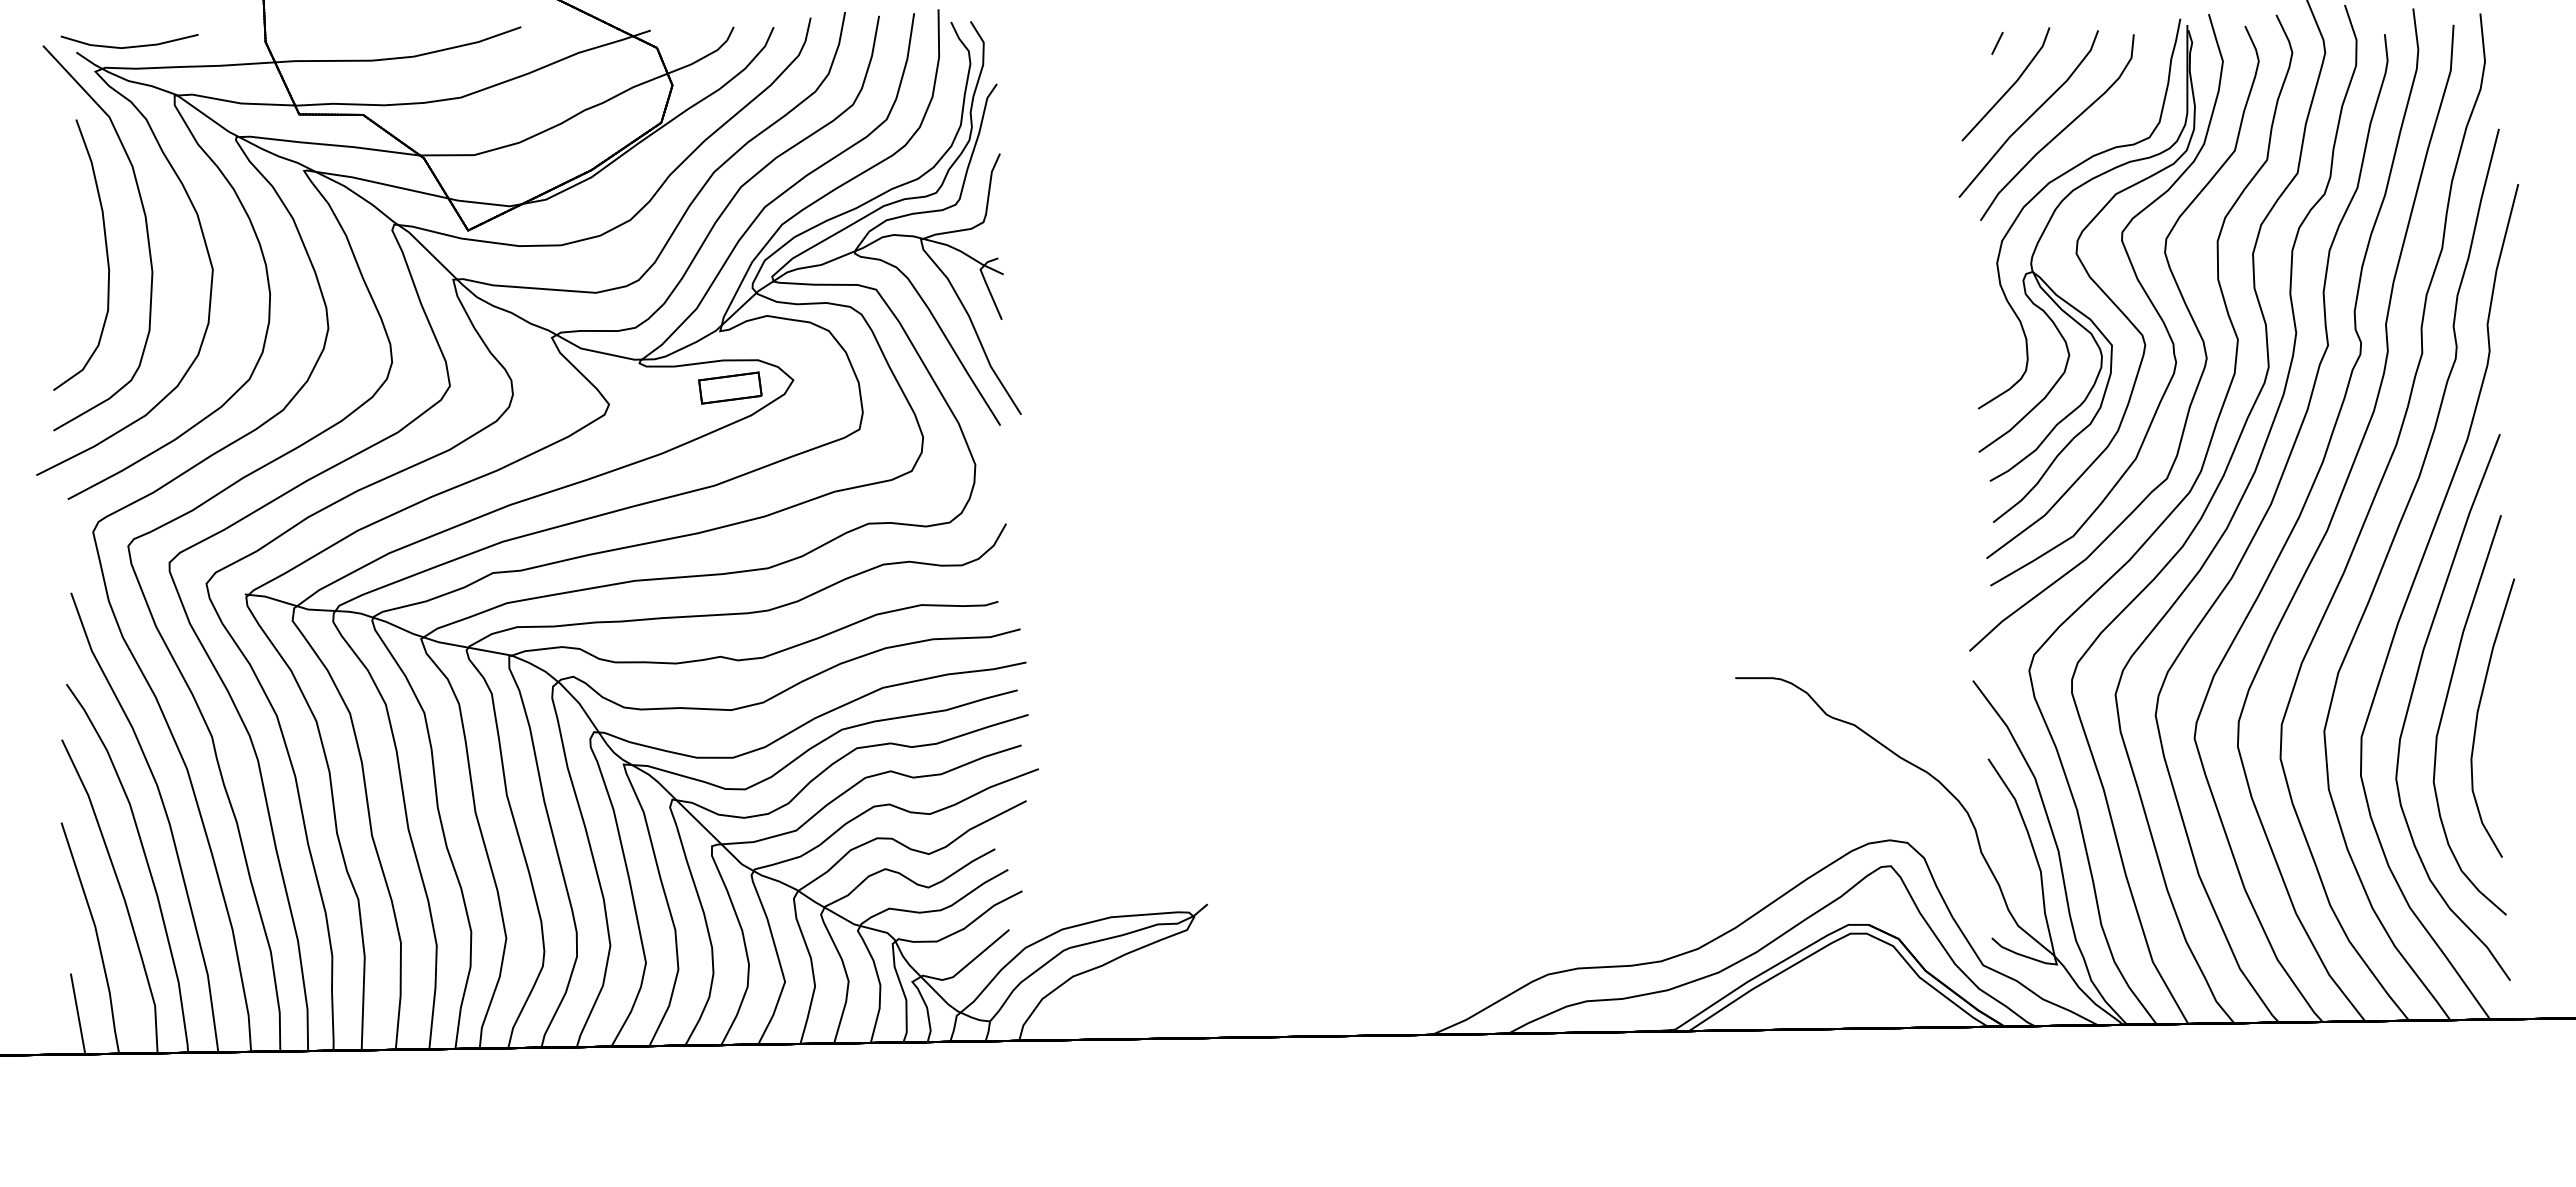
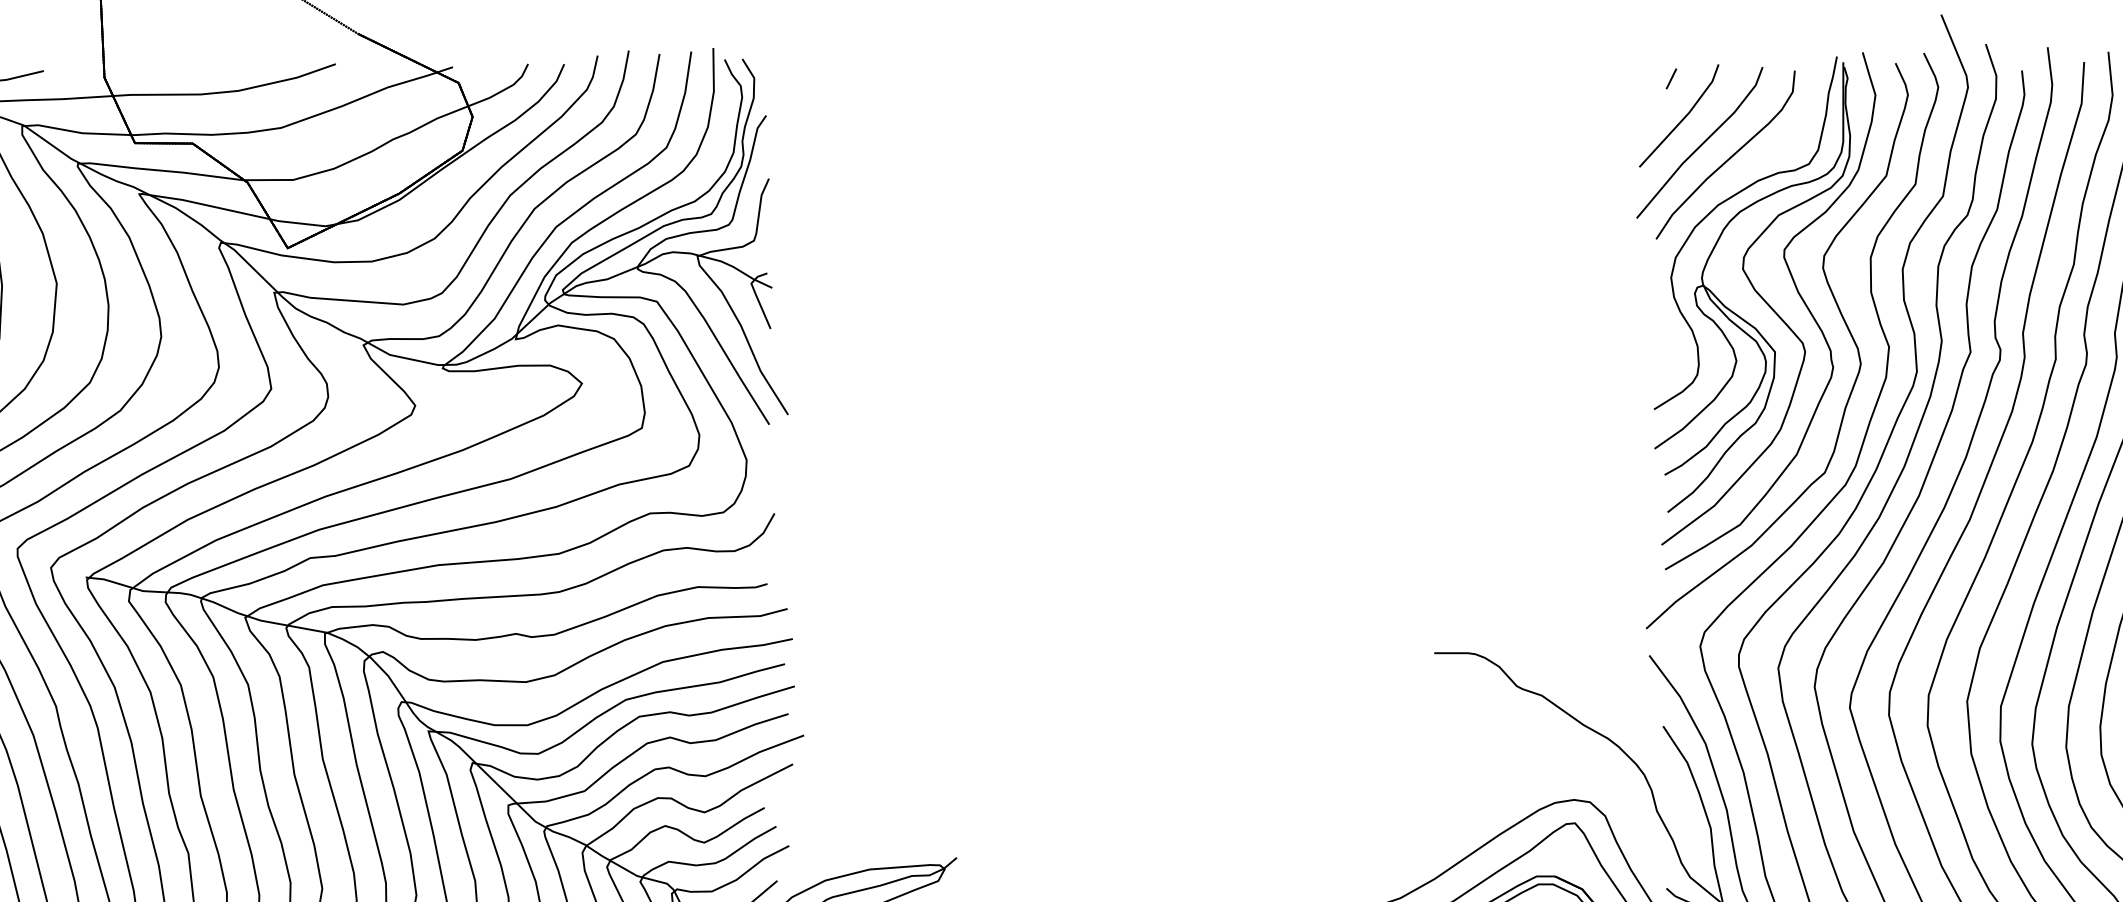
part: (730, 387) -> (525, 390), removed

